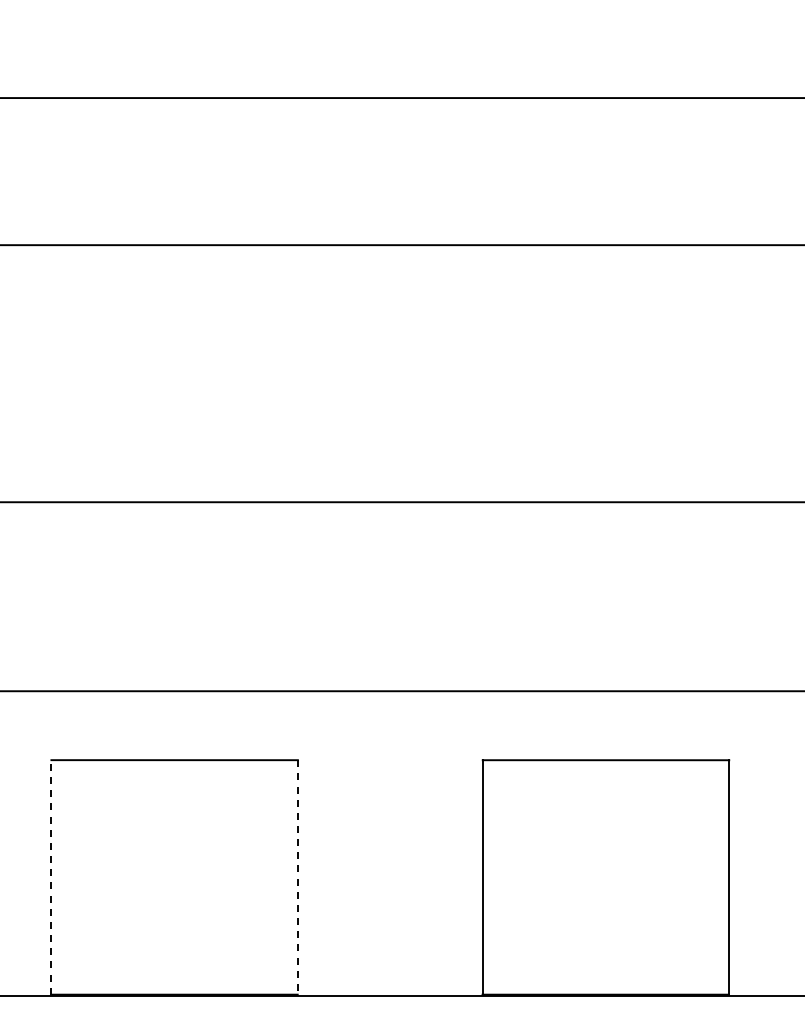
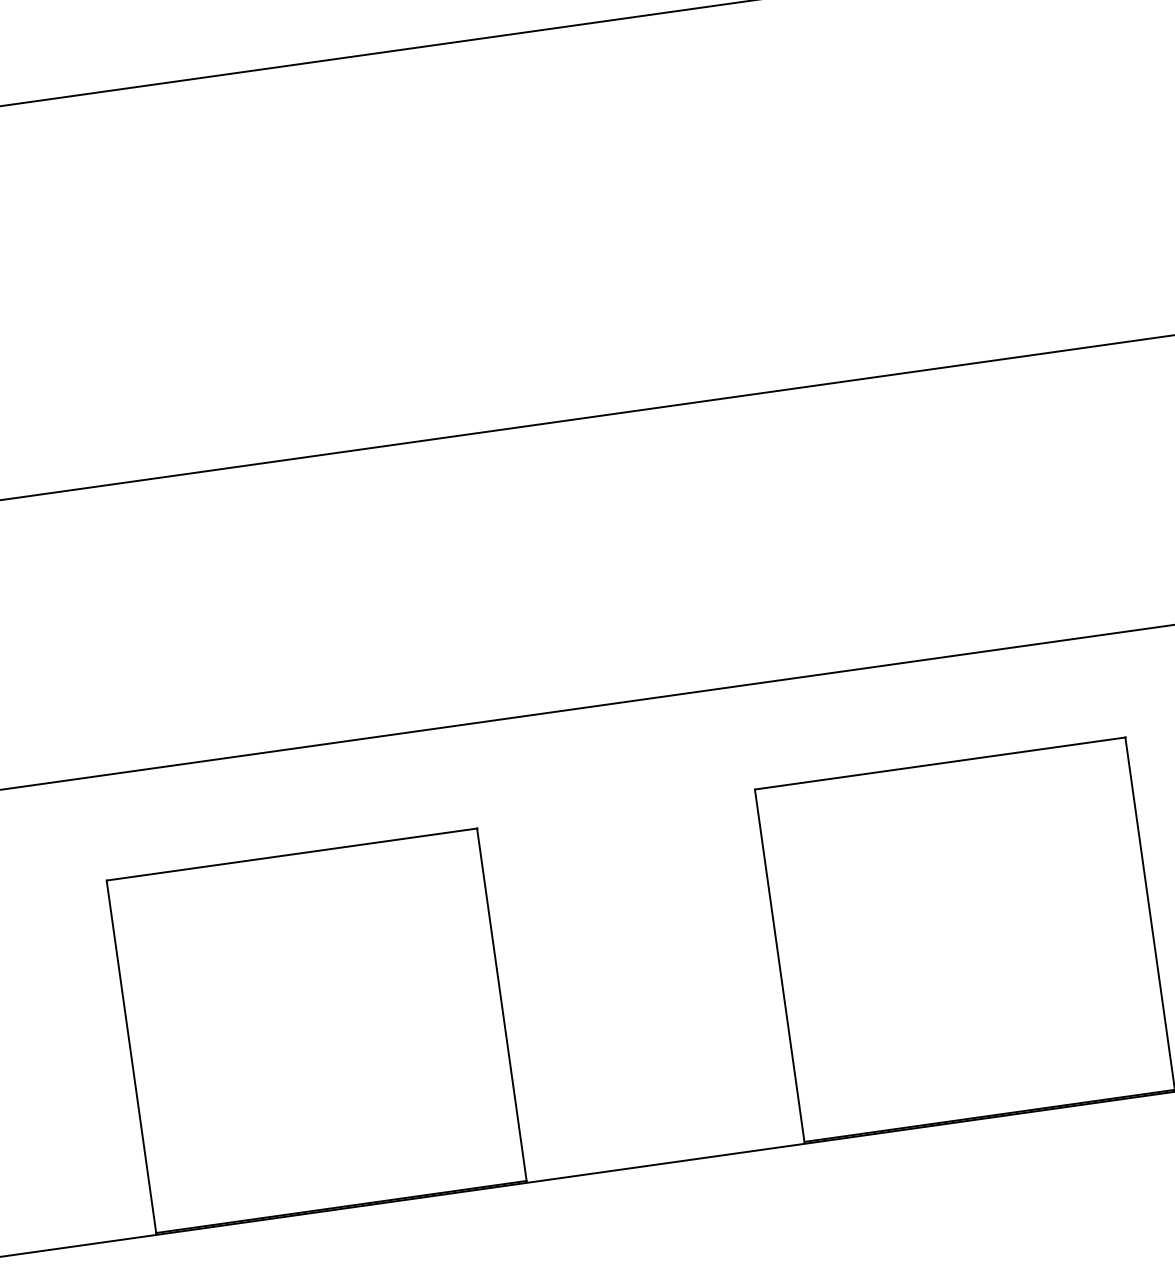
line: (51, 876) -> (131, 1055), dashed -> solid
line: (297, 877) -> (501, 1004), dashed -> solid

